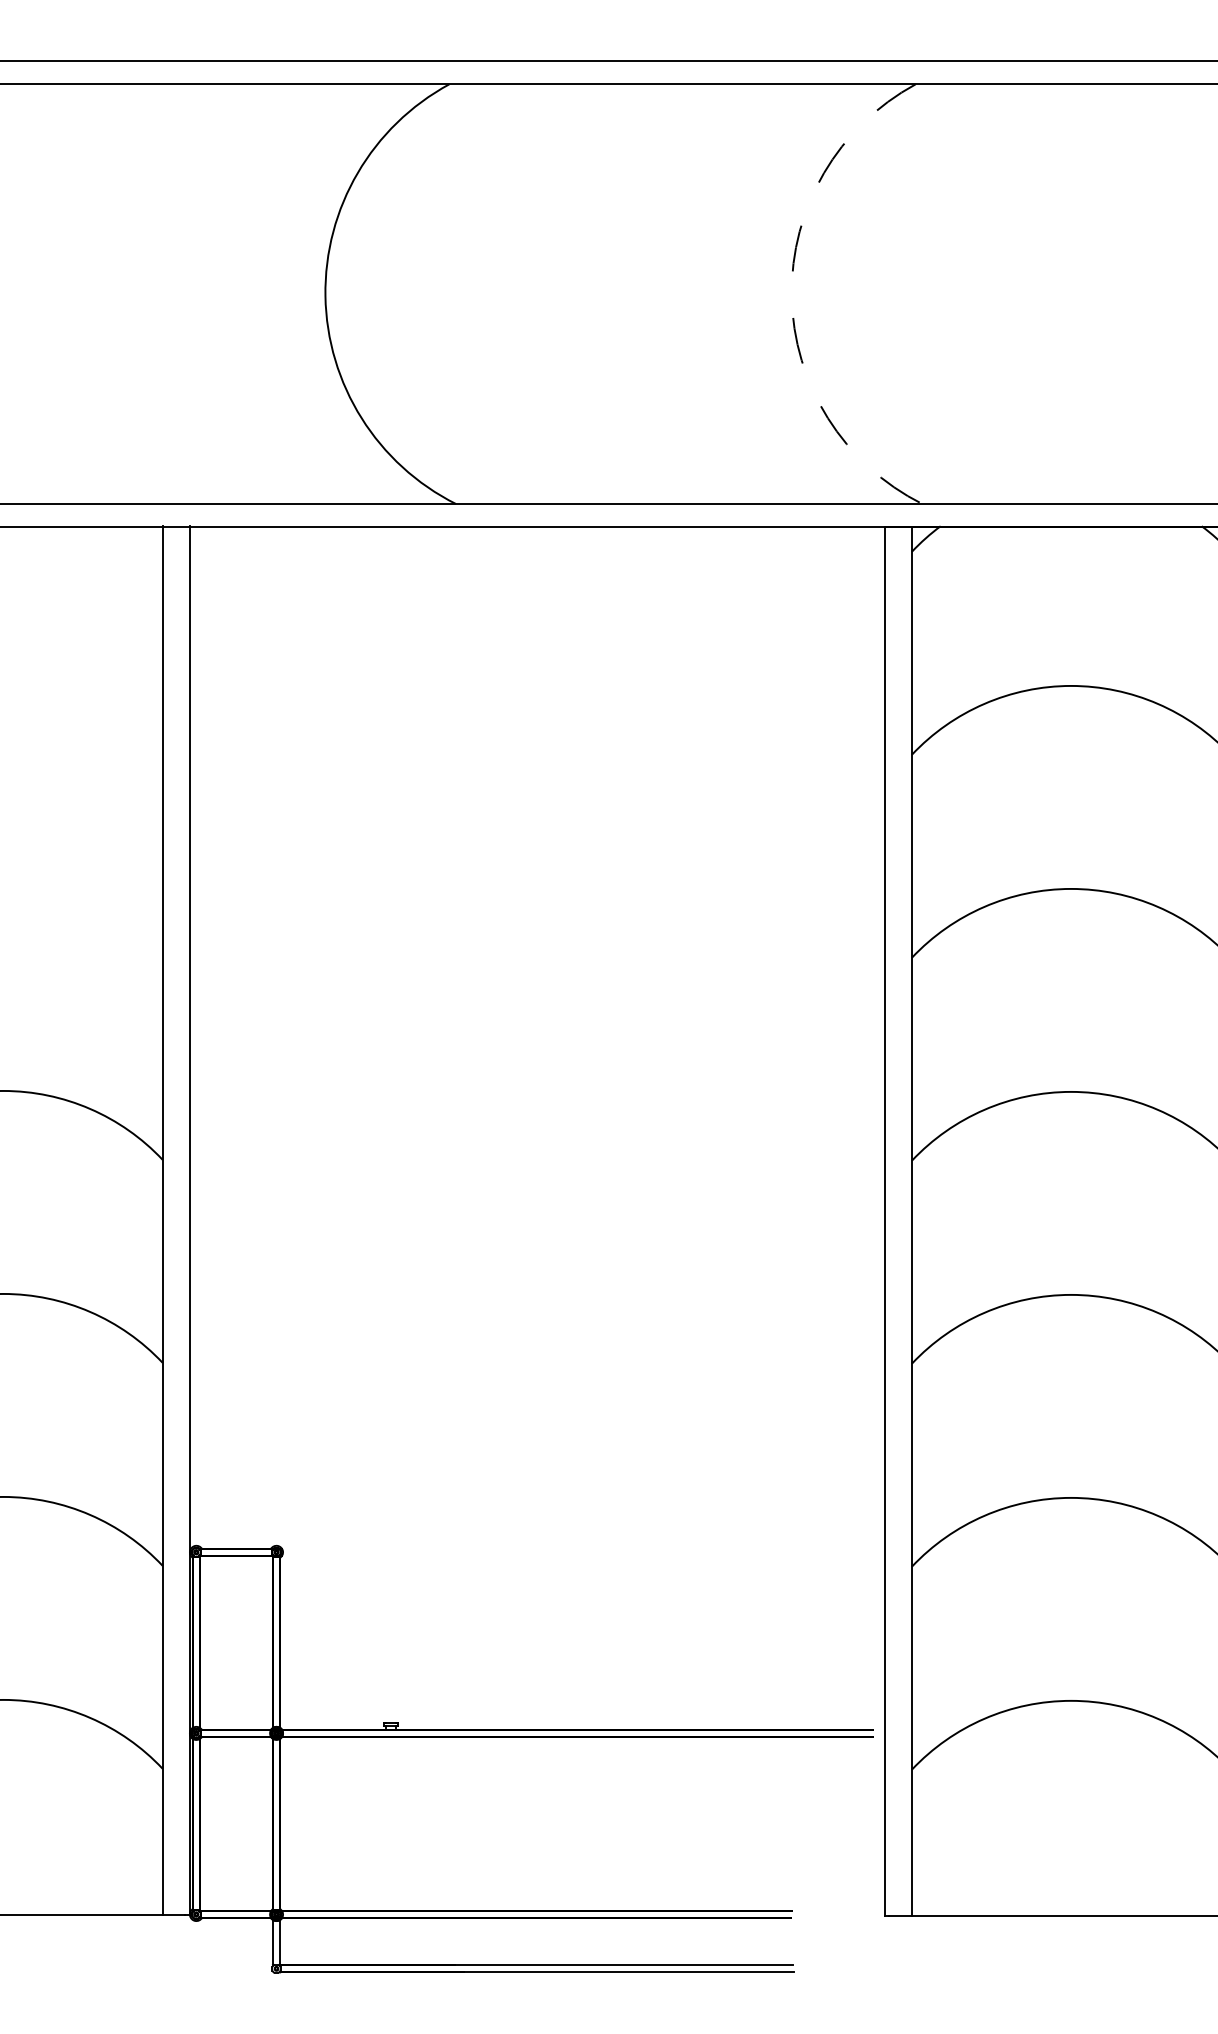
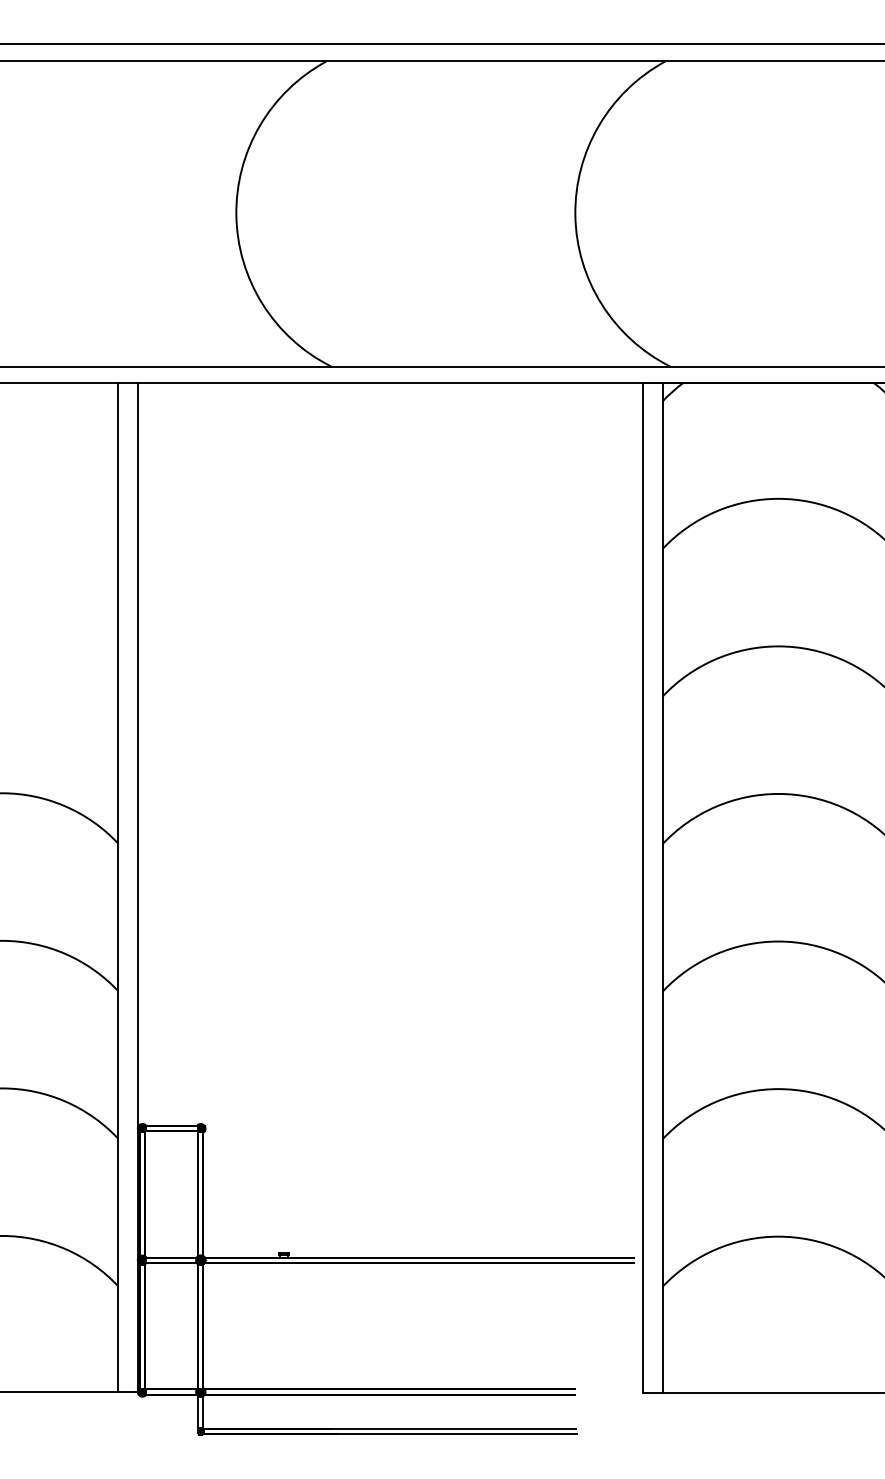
arc: (791, 296) -> (575, 215), dashed -> solid

